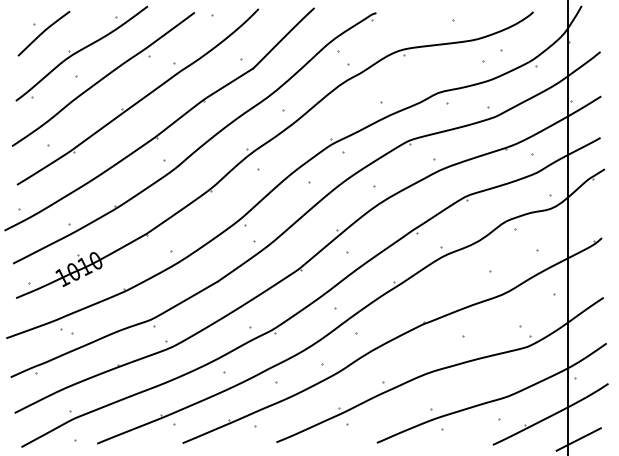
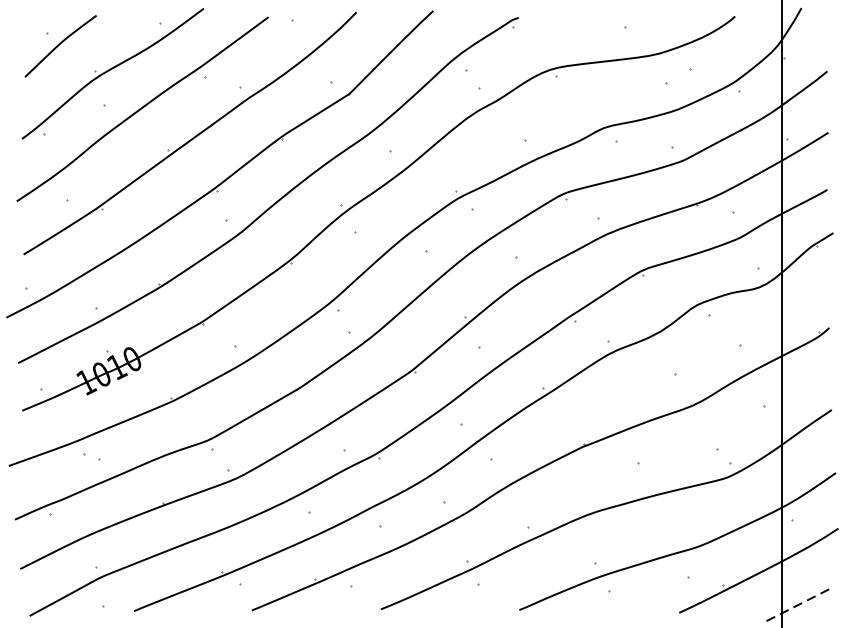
line: (579, 439) -> (798, 605), solid -> dashed

